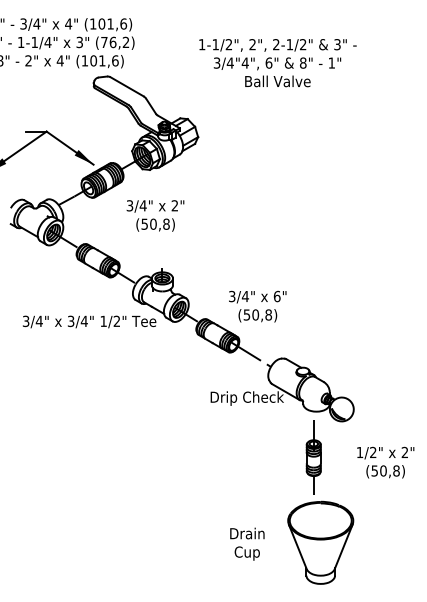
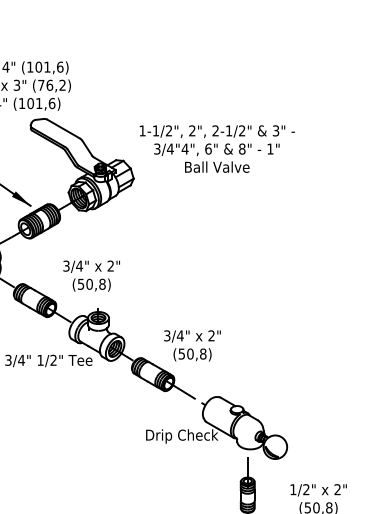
text: (277, 63) -> (216, 149), moved
text: (155, 215) -> (91, 275), moved
text: (276, 296) -> (210, 335), 6" -> 2"

